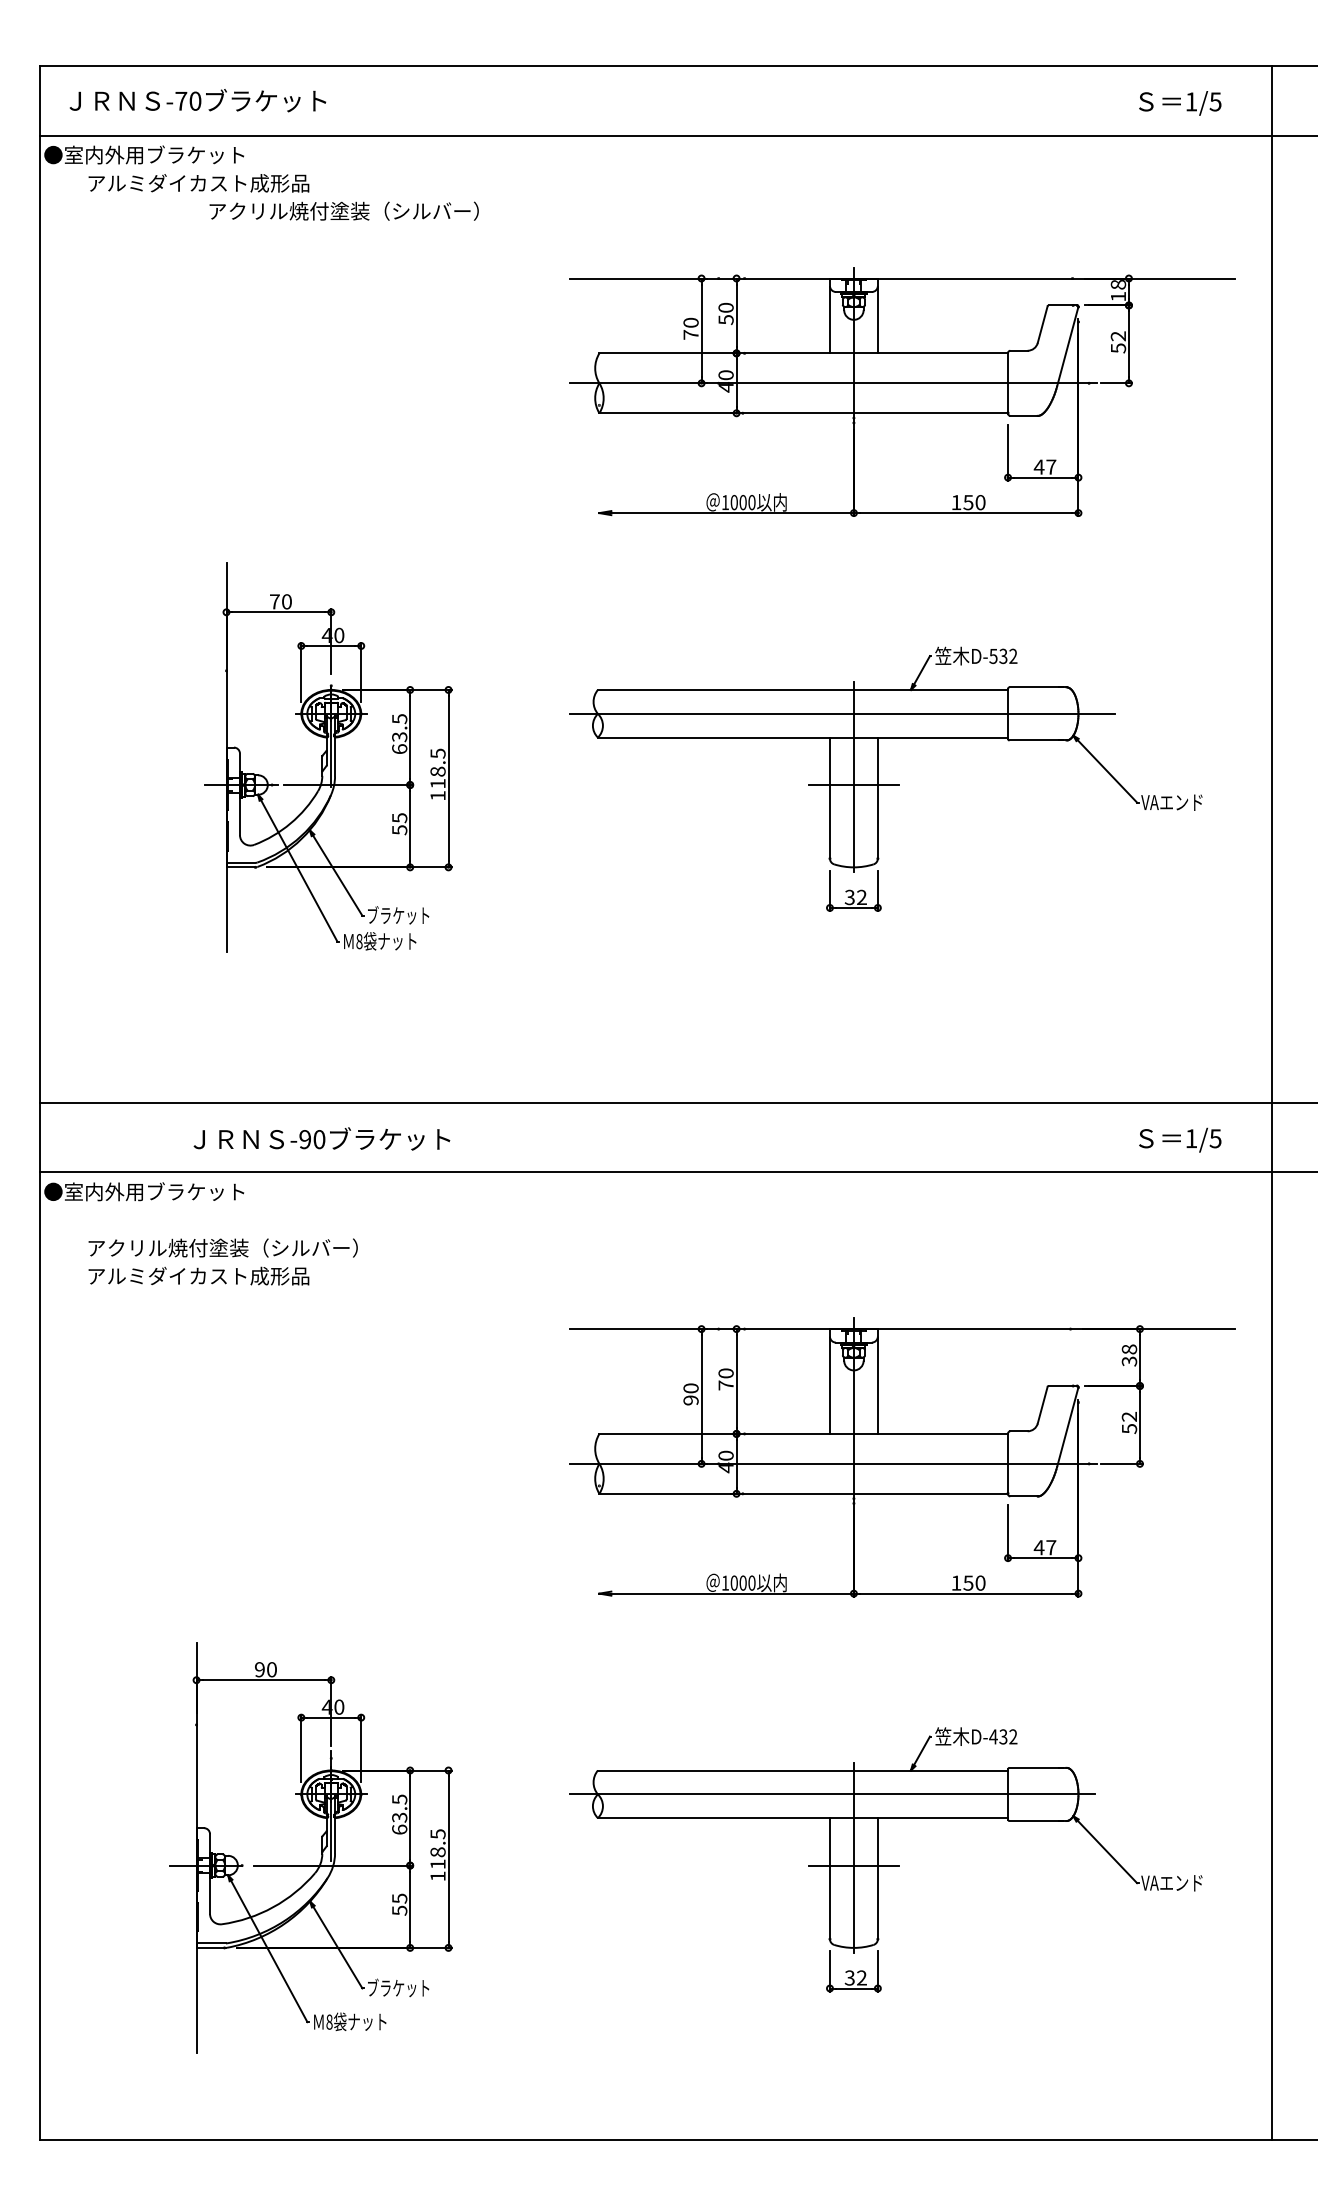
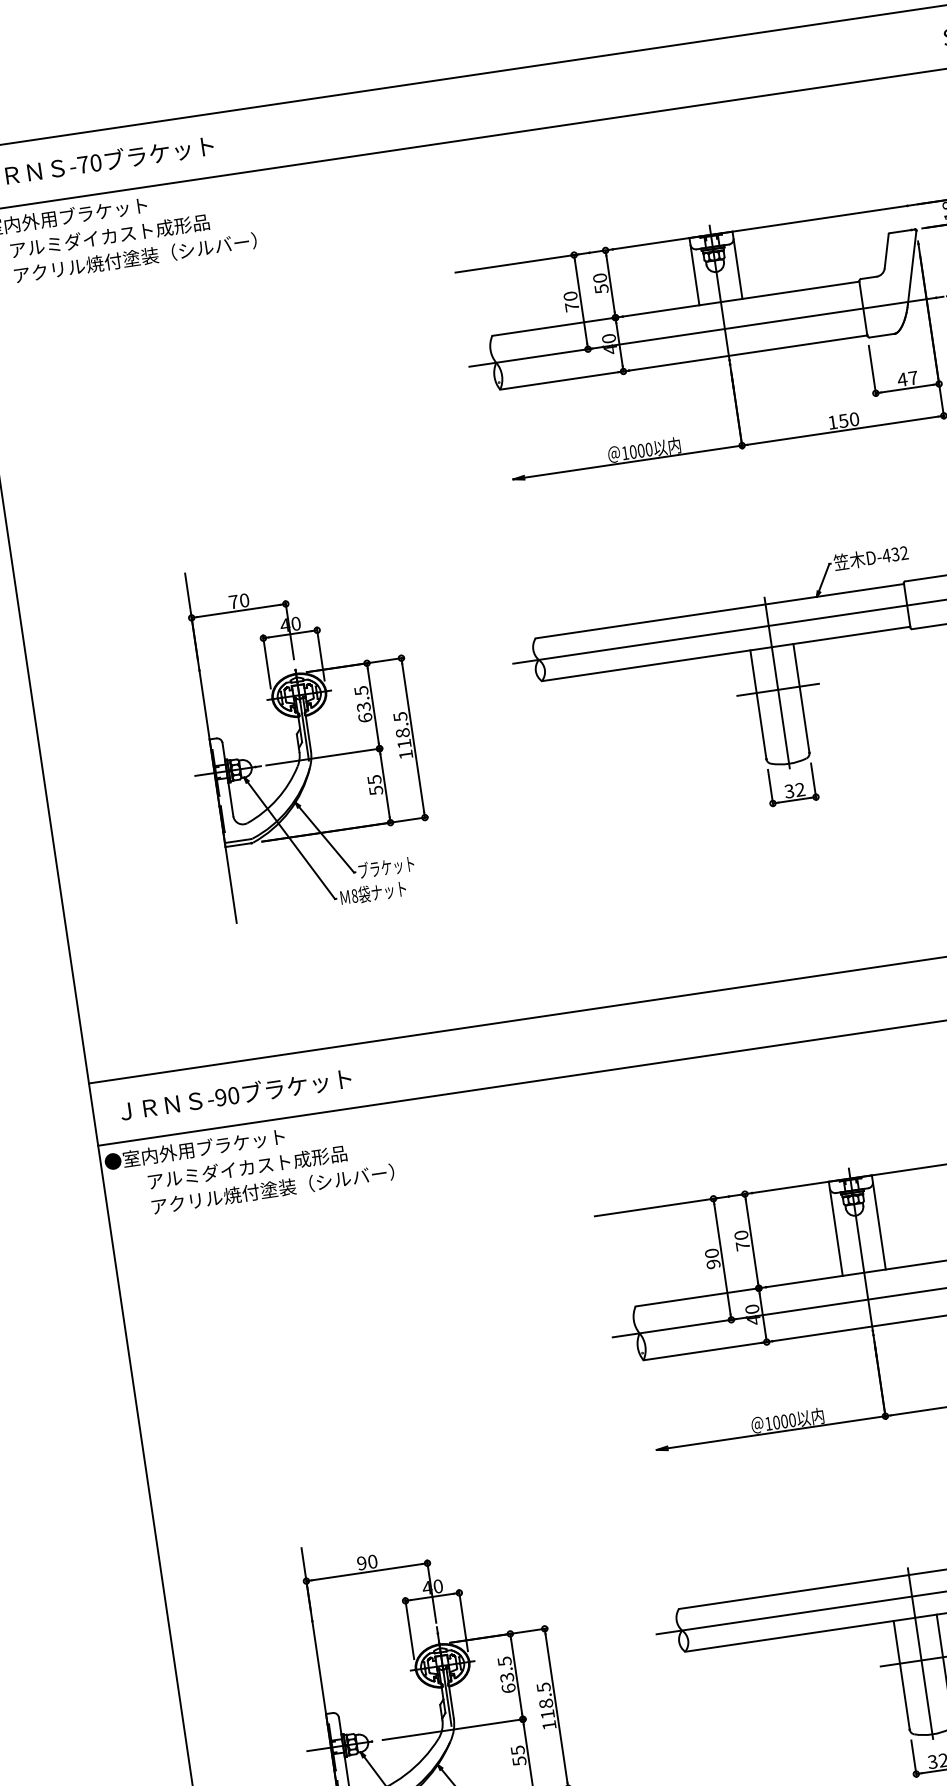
text: (343, 210) -> (134, 257), moved
text: (993, 656) -> (886, 555), D-532 -> D-432
text: (321, 1138) -> (235, 1094), moved
text: (198, 1275) -> (247, 1167), moved

